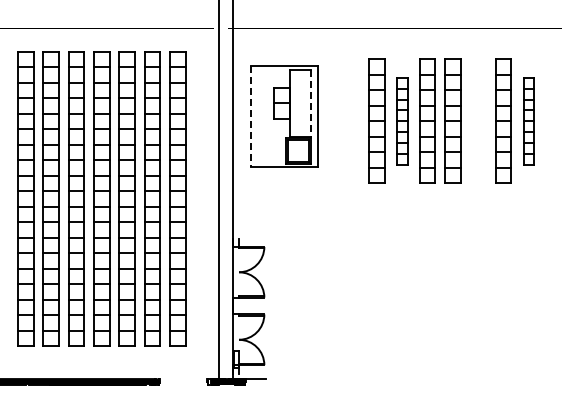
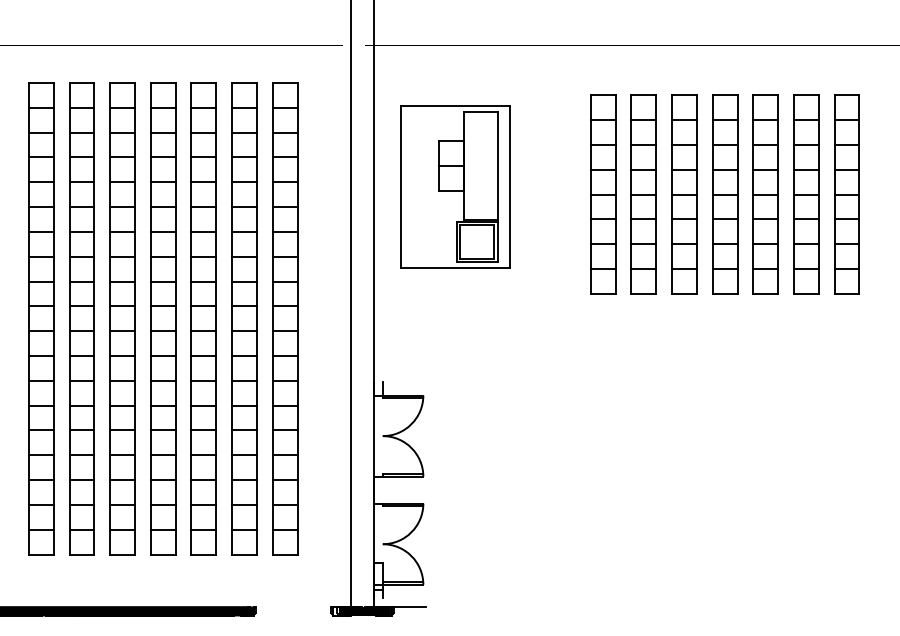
line: (310, 103) -> (497, 165), dashed -> solid
line: (250, 116) -> (401, 186), dashed -> solid
part: (401, 120) -> (642, 193), size x1.43
part: (477, 120) -> (764, 193), added
part: (528, 120) -> (846, 193), size x1.43

